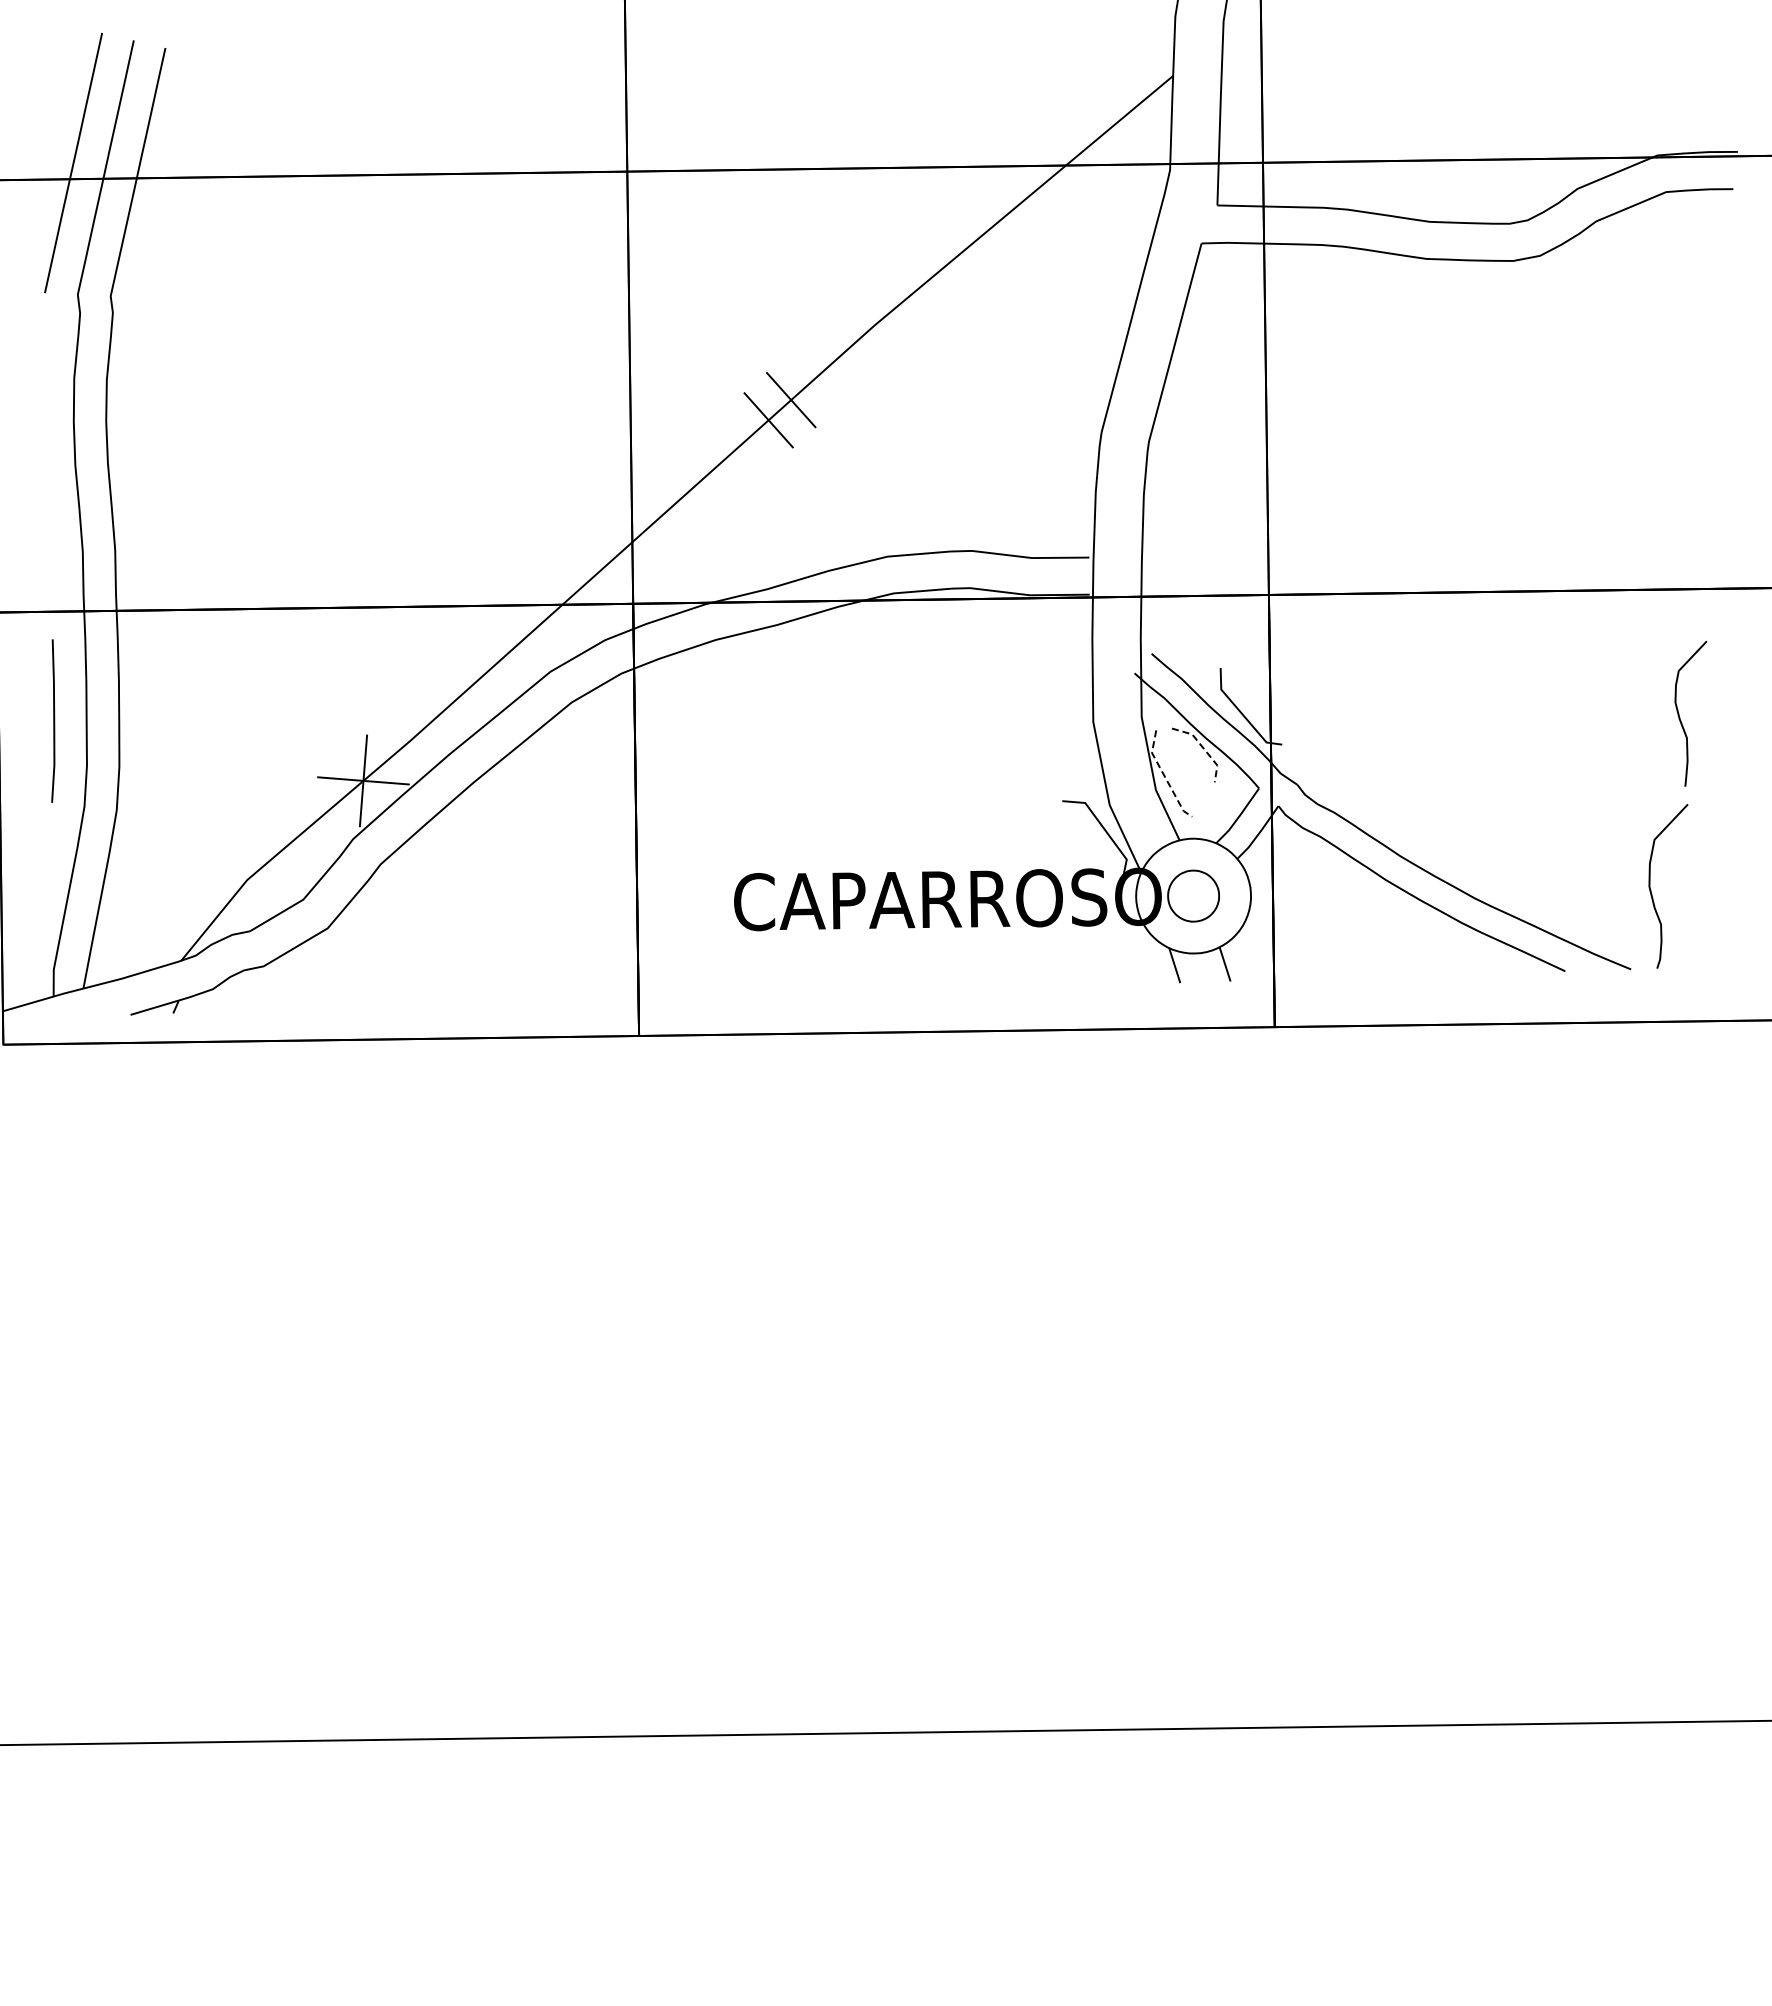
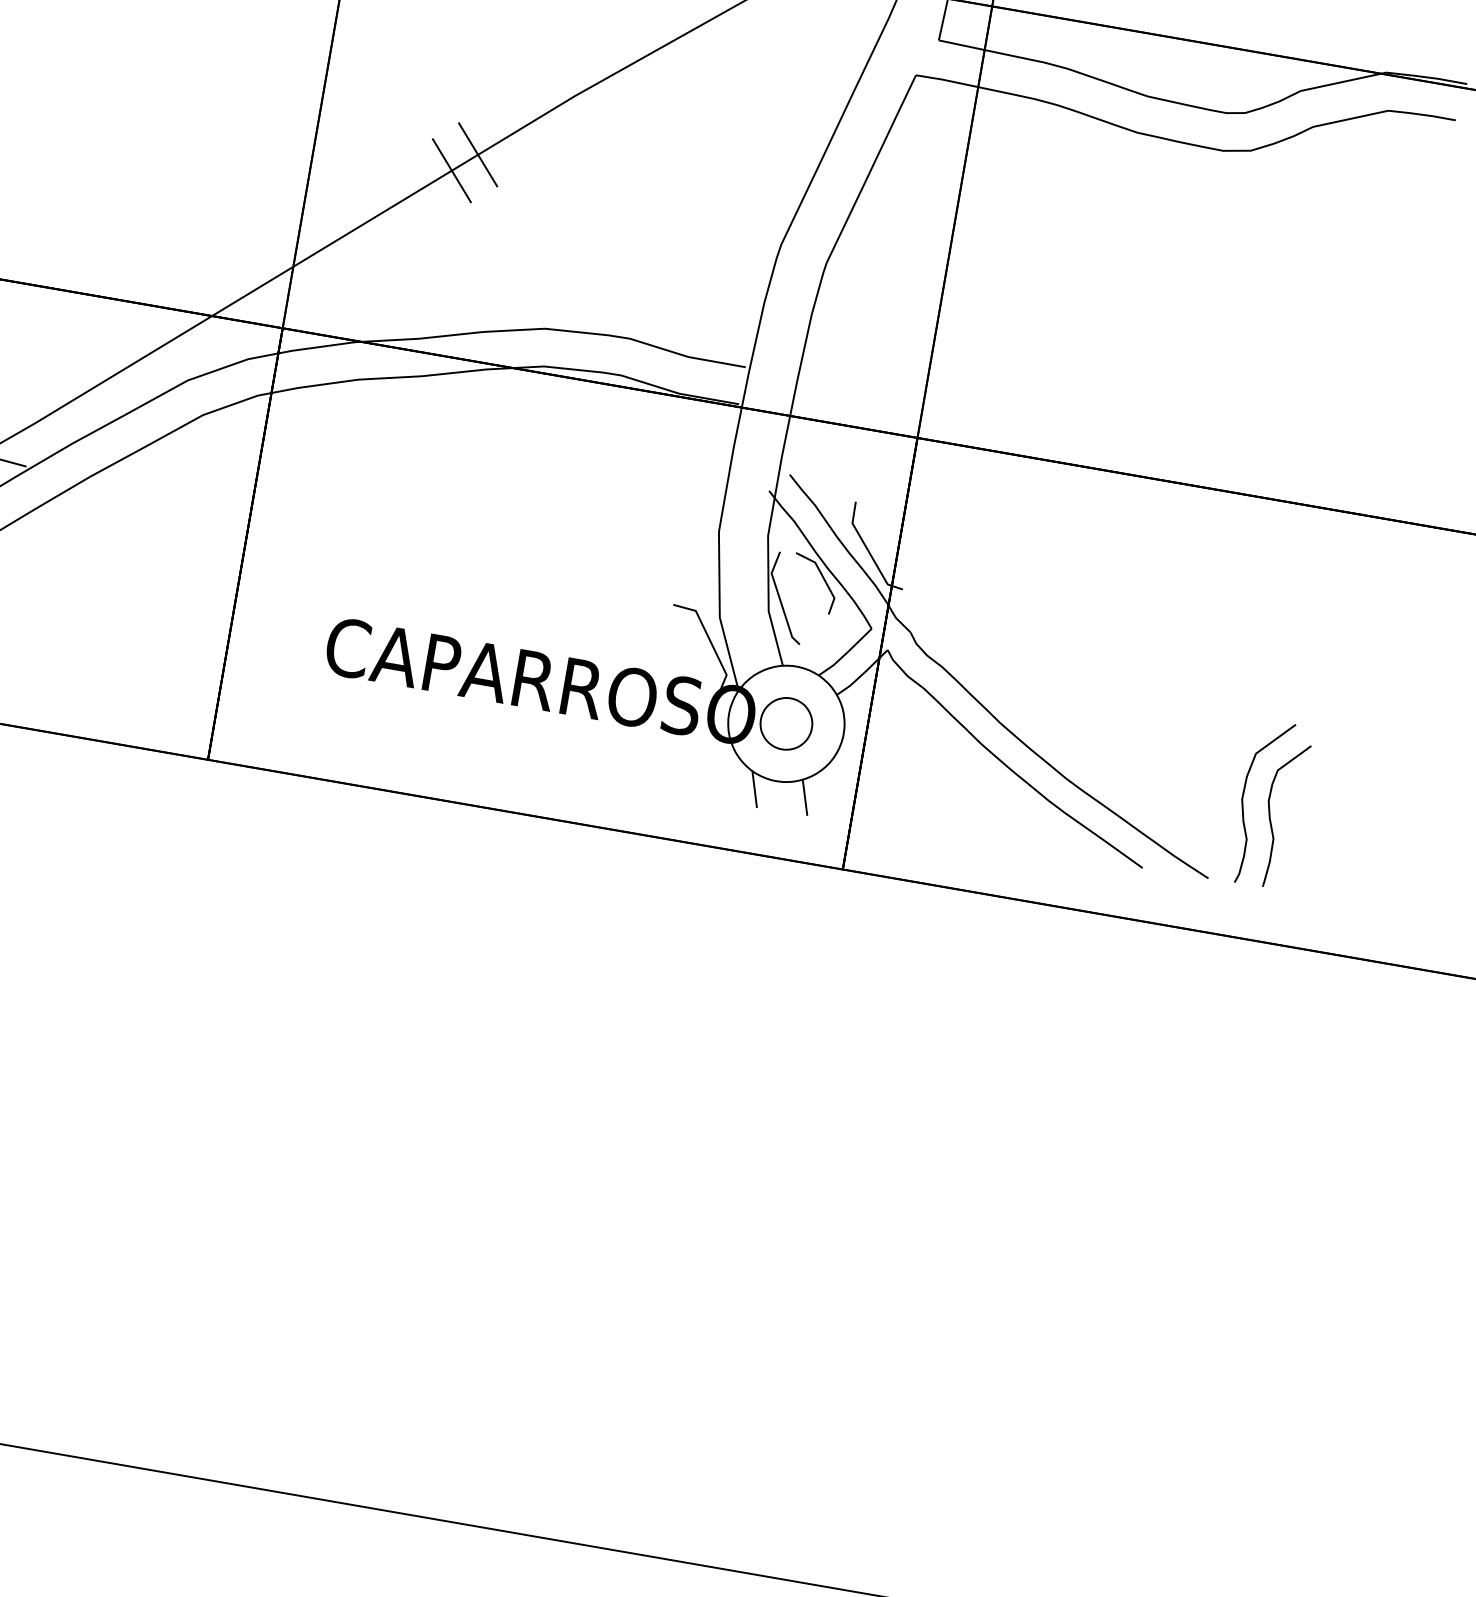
curve: (1680, 717) -> (1270, 816), moved
line: (1203, 748) -> (823, 578), dashed -> solid
line: (1165, 777) -> (780, 600), dashed -> solid

